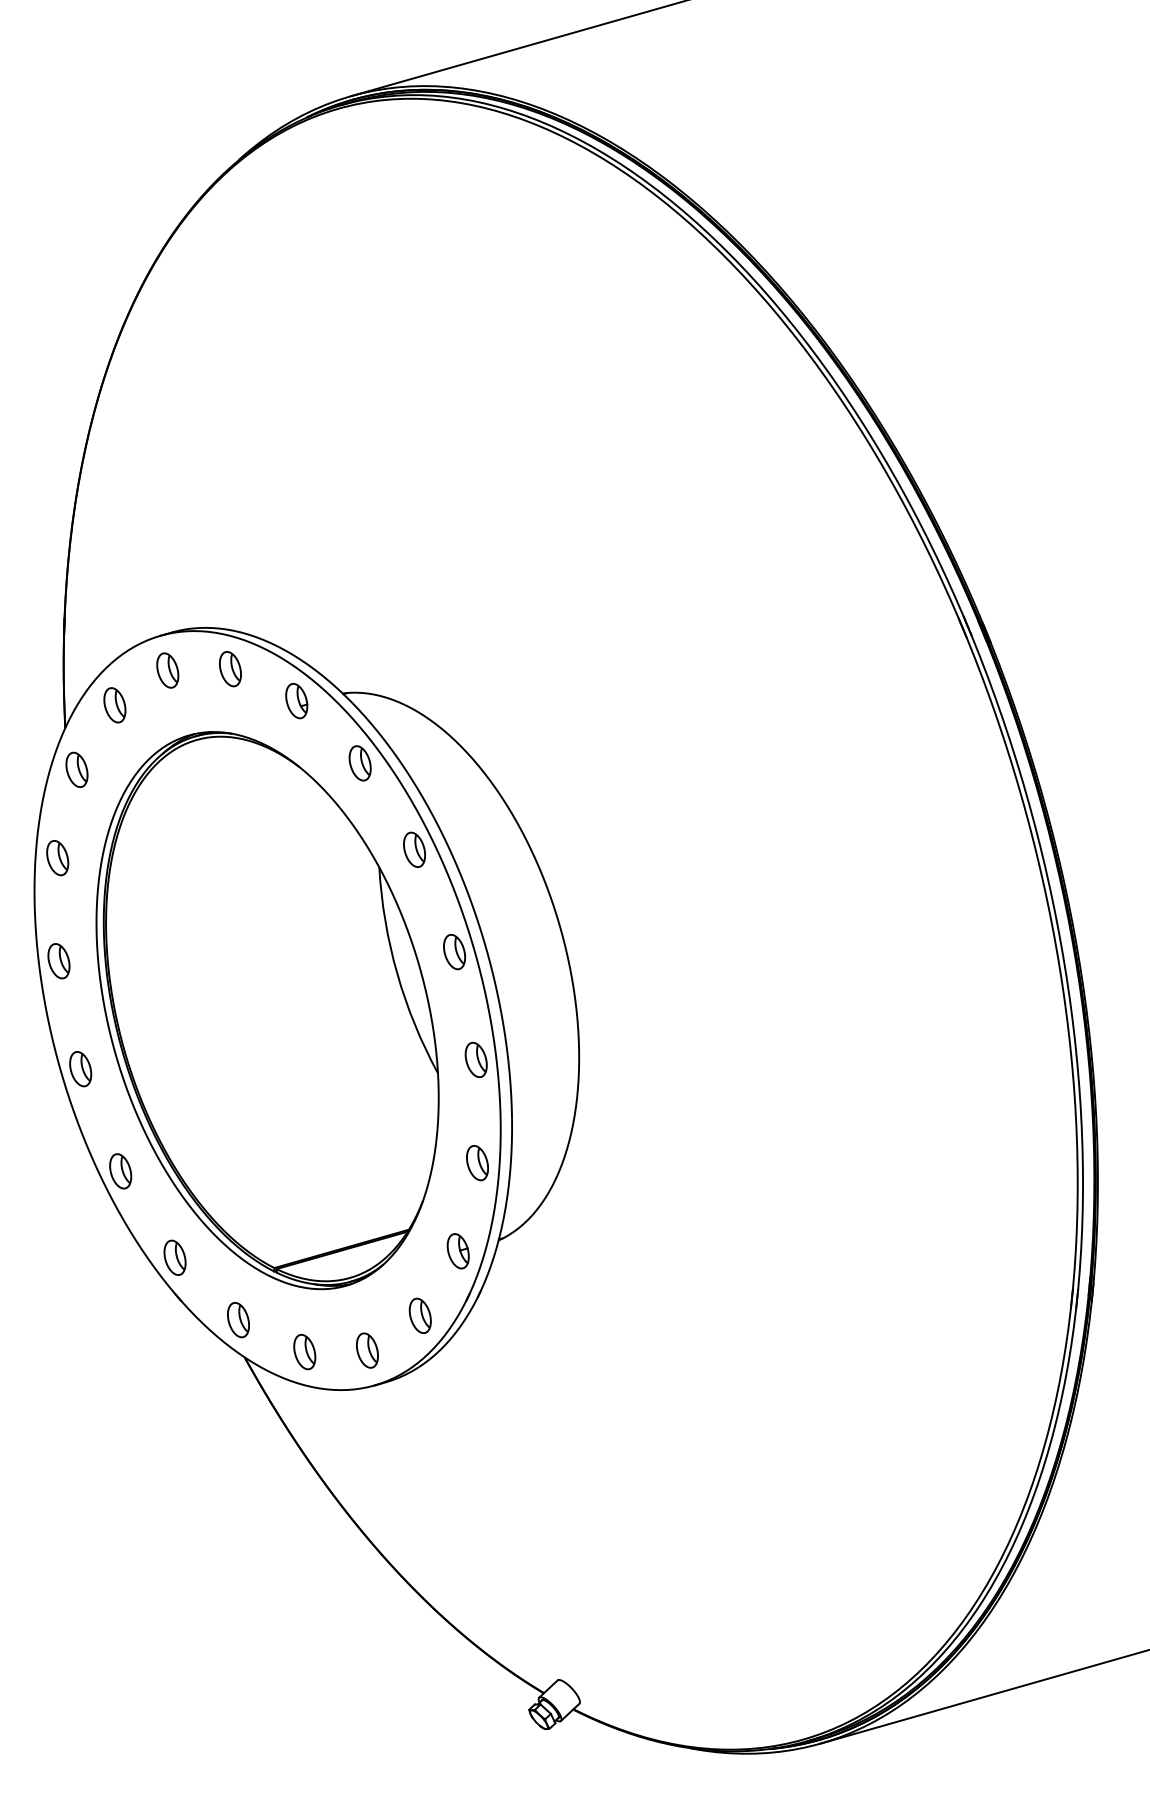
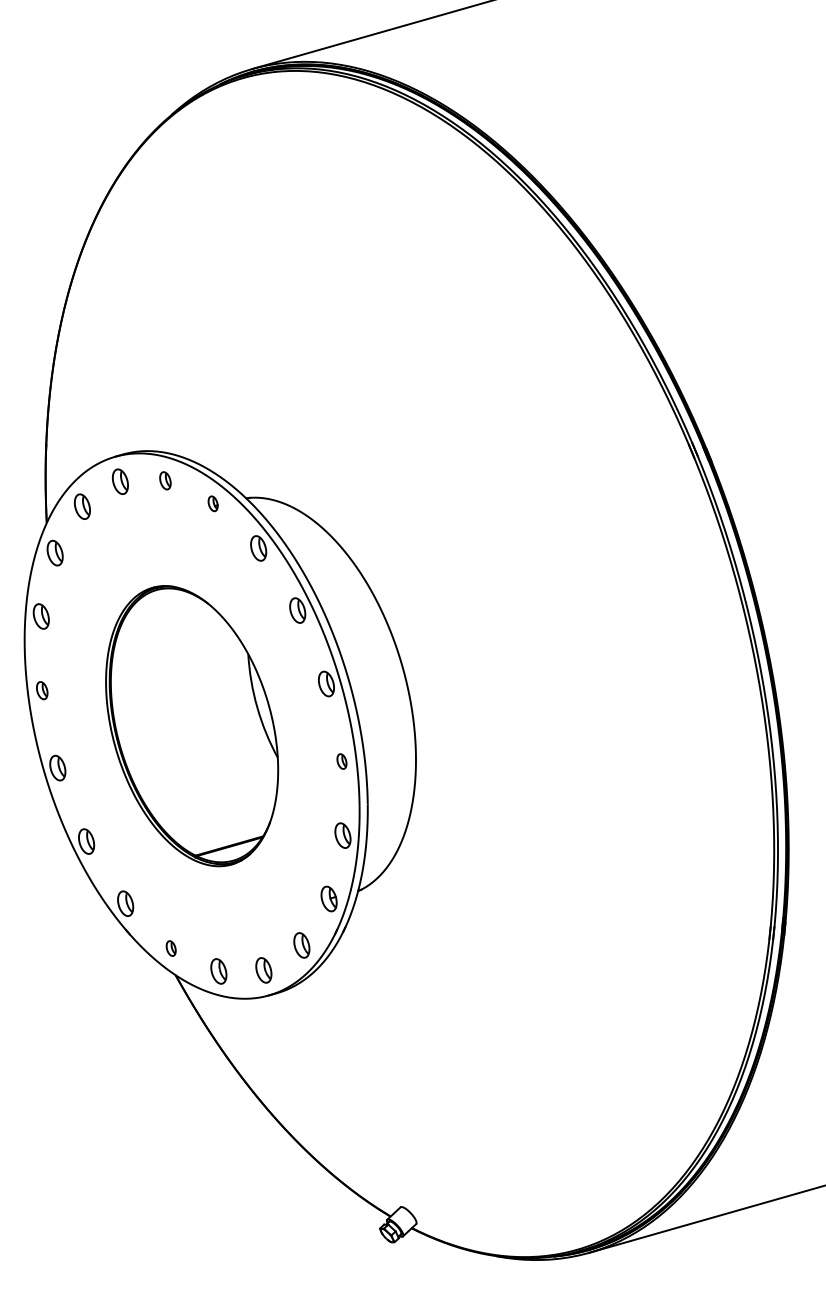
part: (230, 669) -> (165, 481), size x0.7
part: (296, 701) -> (212, 504), size x0.6
part: (58, 961) -> (41, 690), size x0.7
part: (267, 1010) -> (192, 726), size x0.7
part: (475, 1059) -> (341, 761), size x0.6
part: (238, 1320) -> (171, 948), size x0.6

